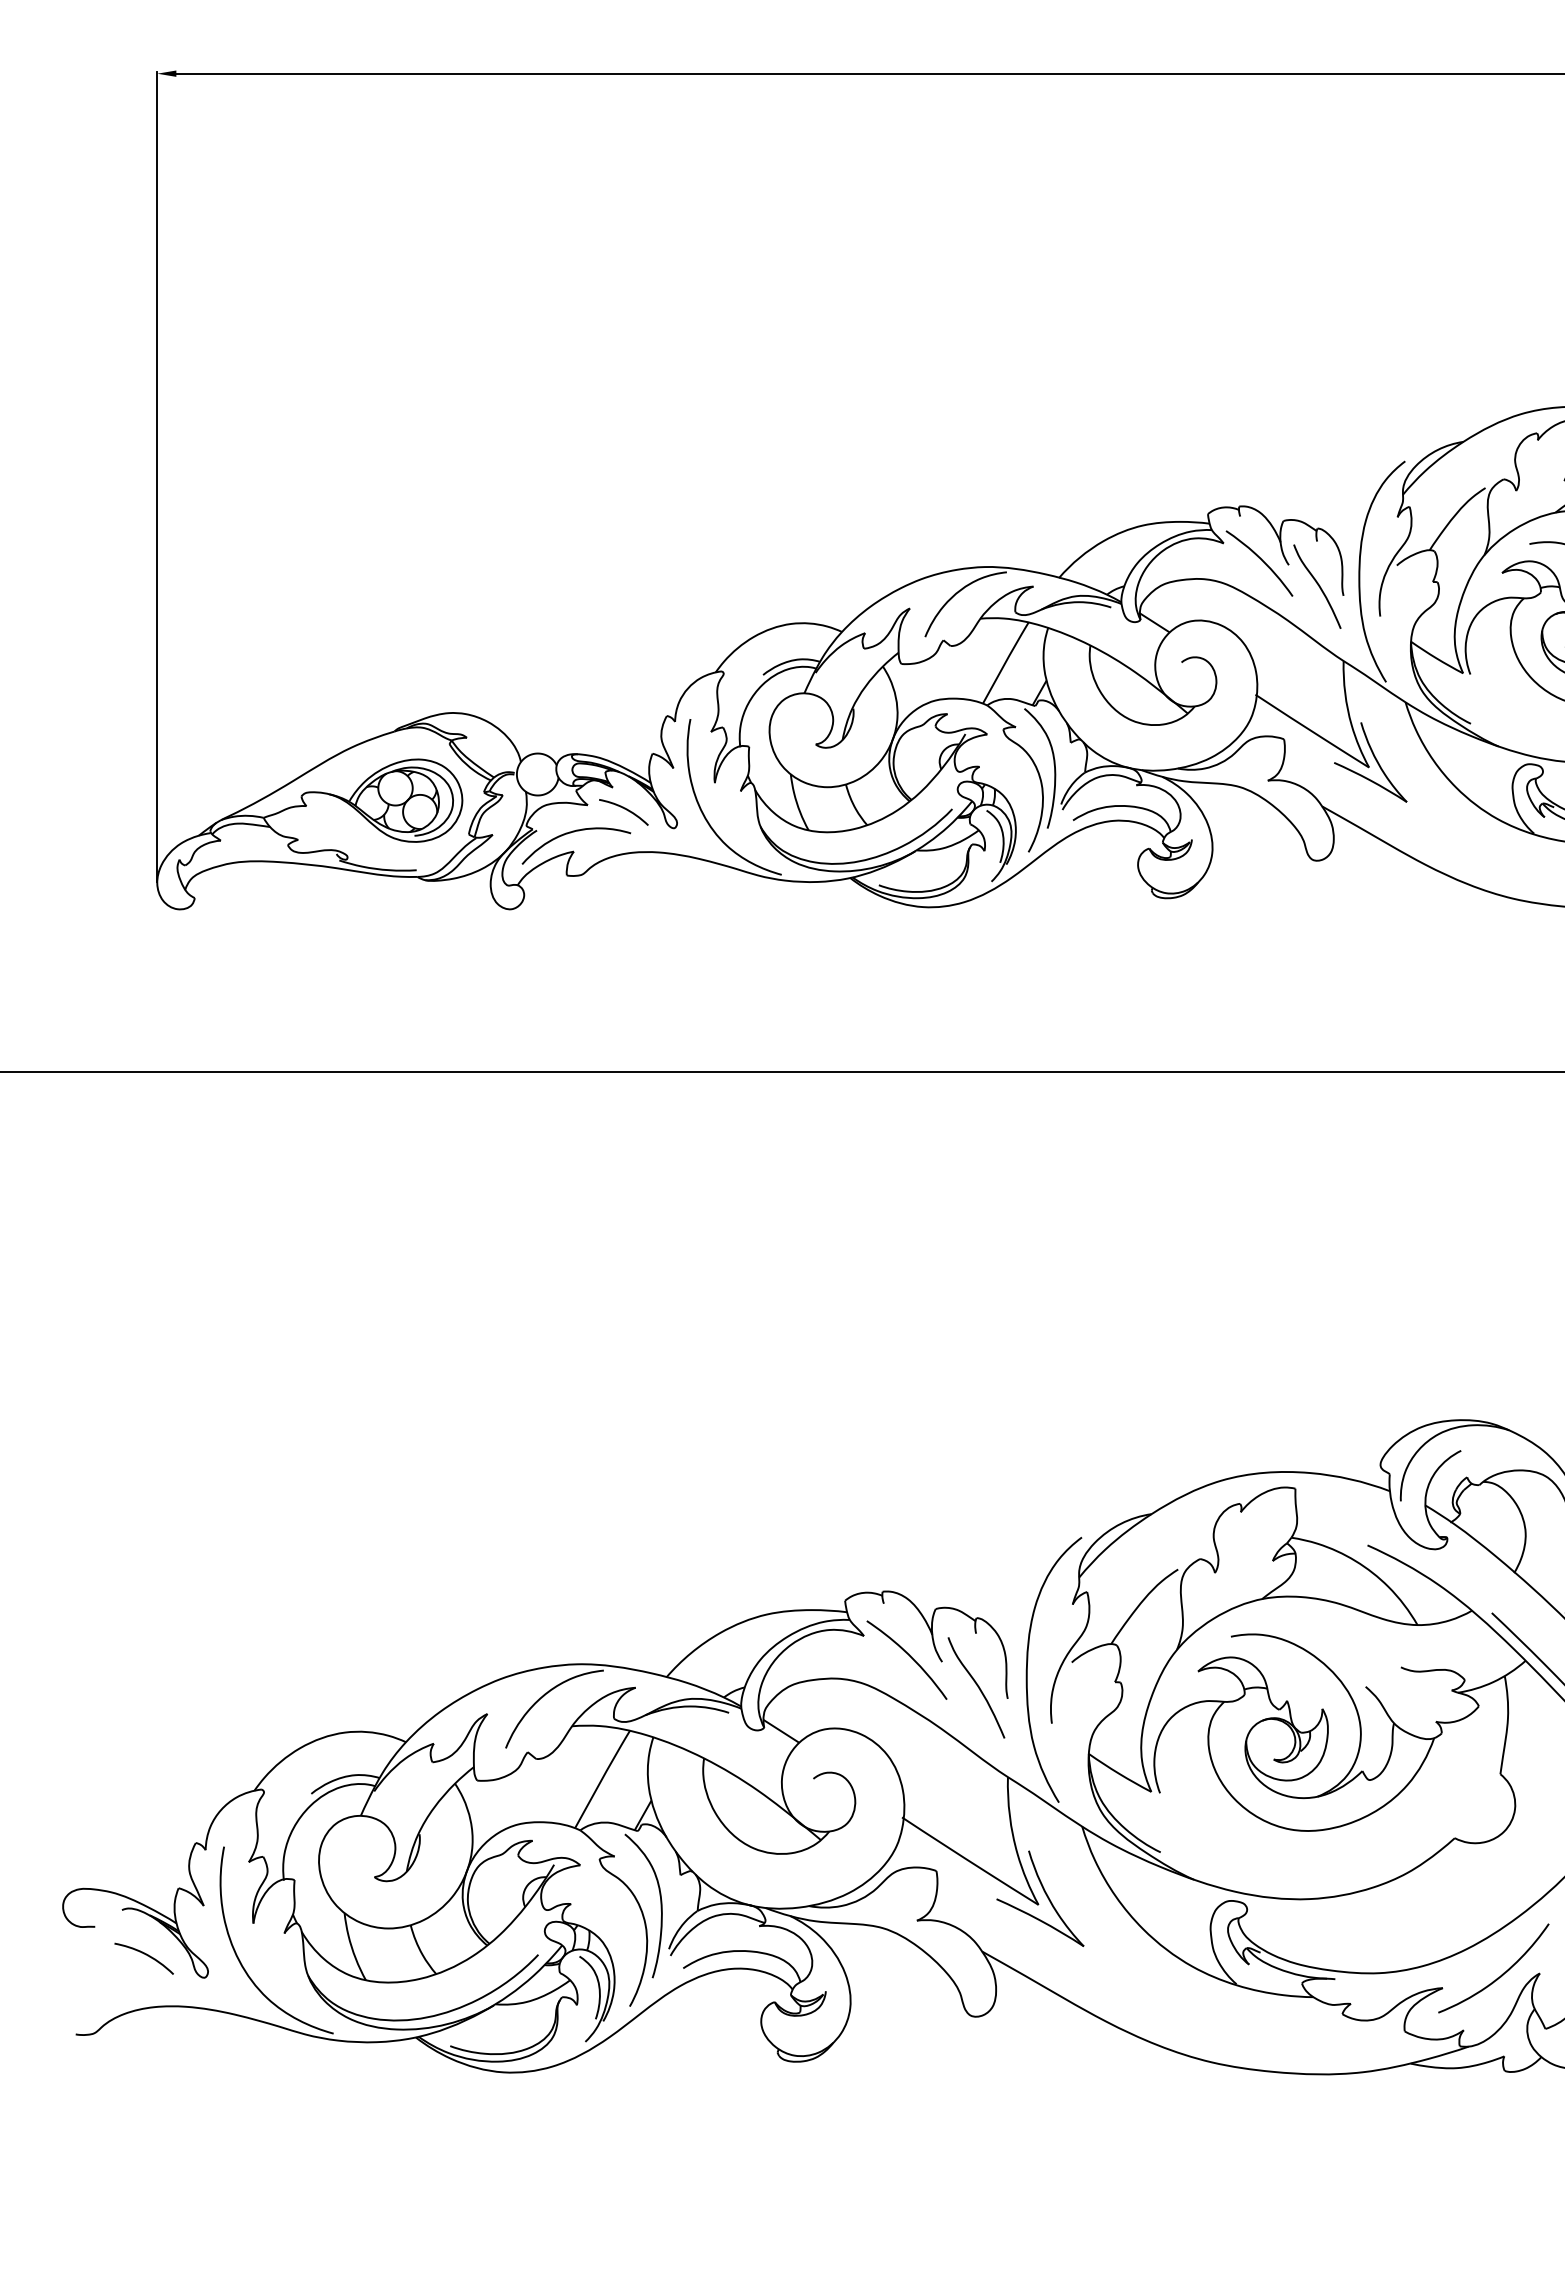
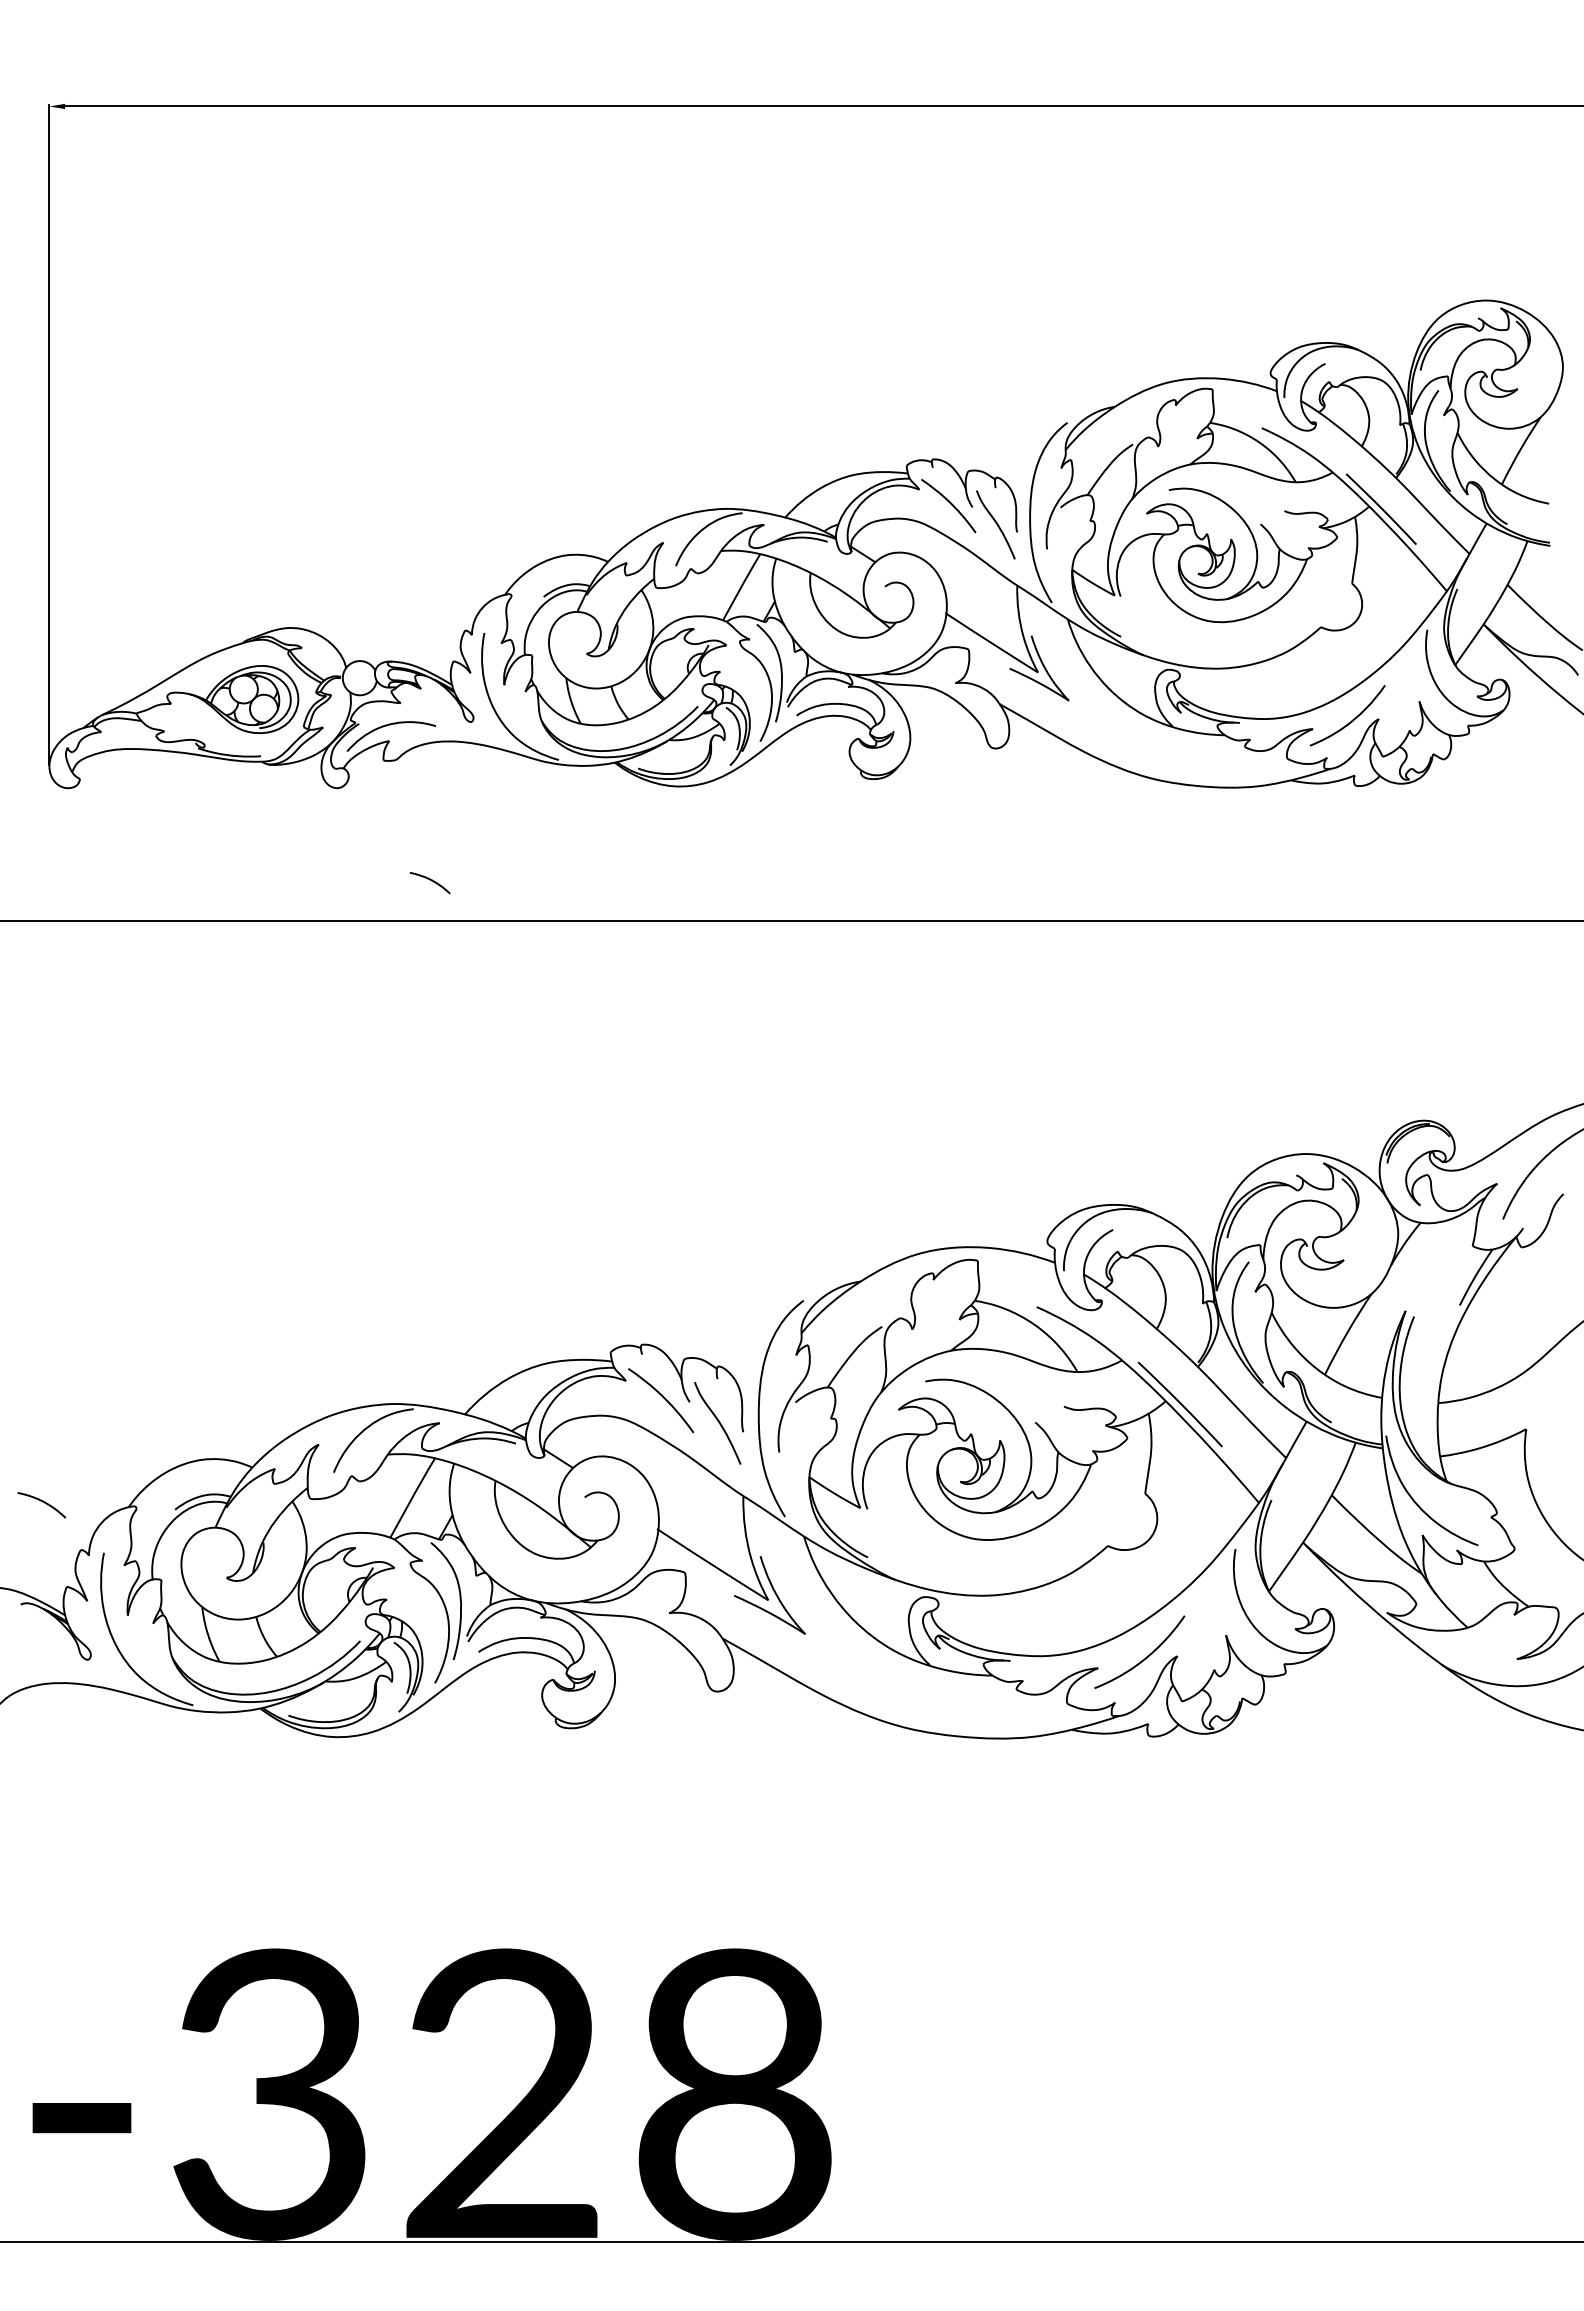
curve: (625, 810) -> (431, 881), moved
curve: (145, 1955) -> (42, 1502), moved

